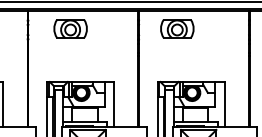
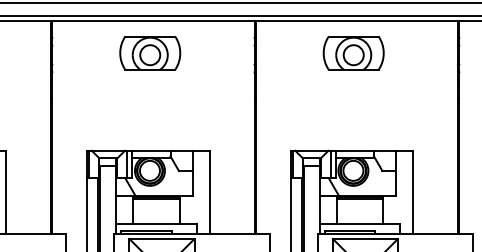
part: (70, 28) -> (150, 52), moved
part: (177, 28) -> (354, 52), moved

